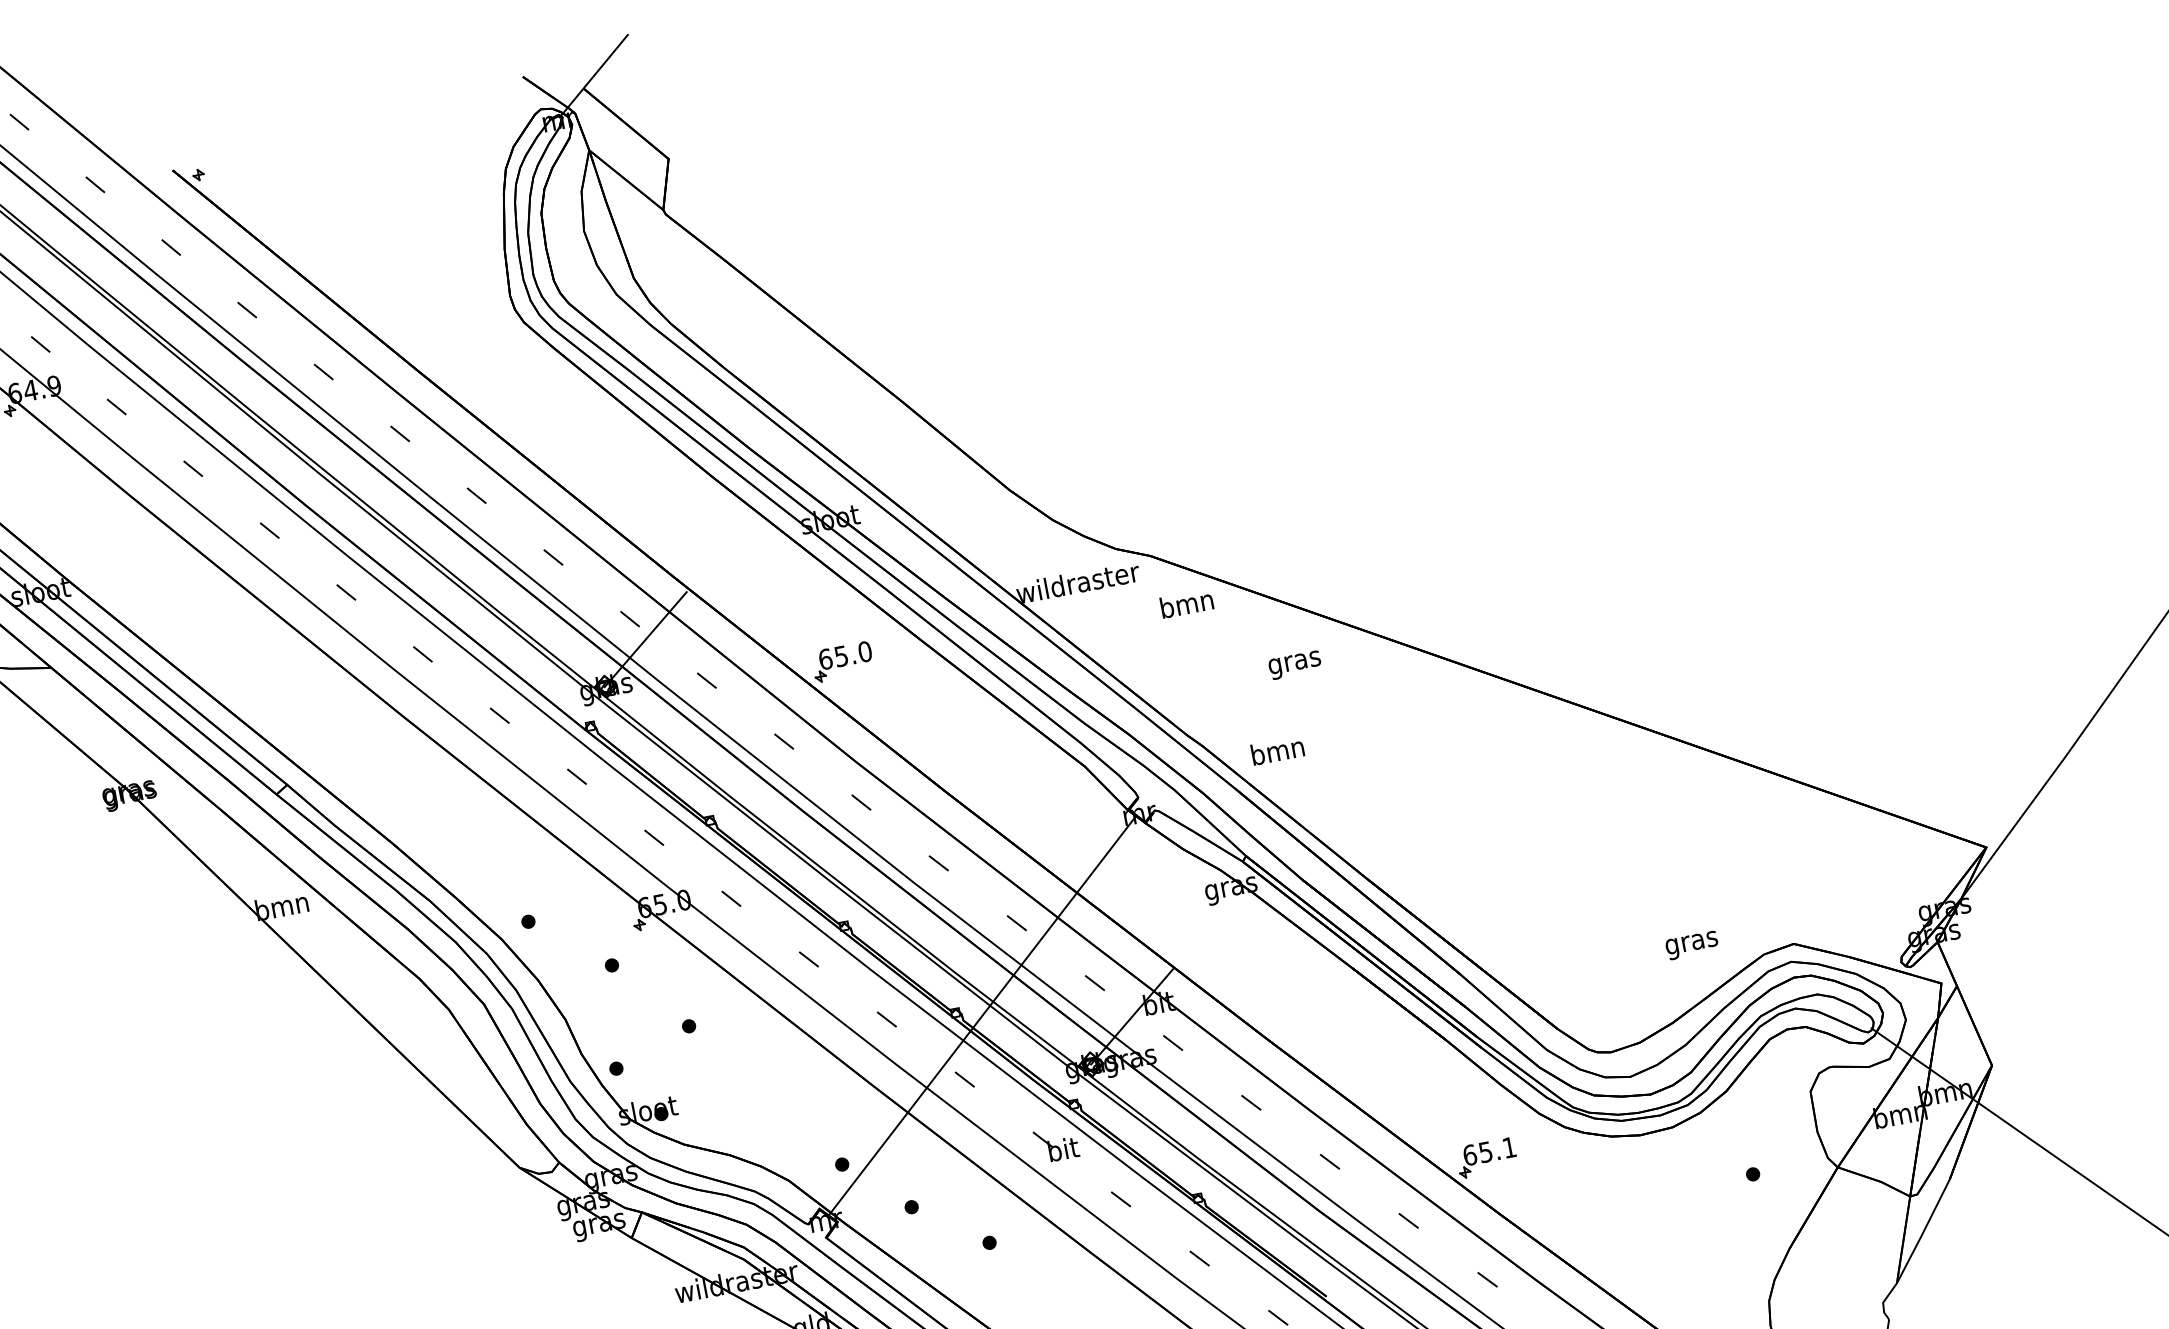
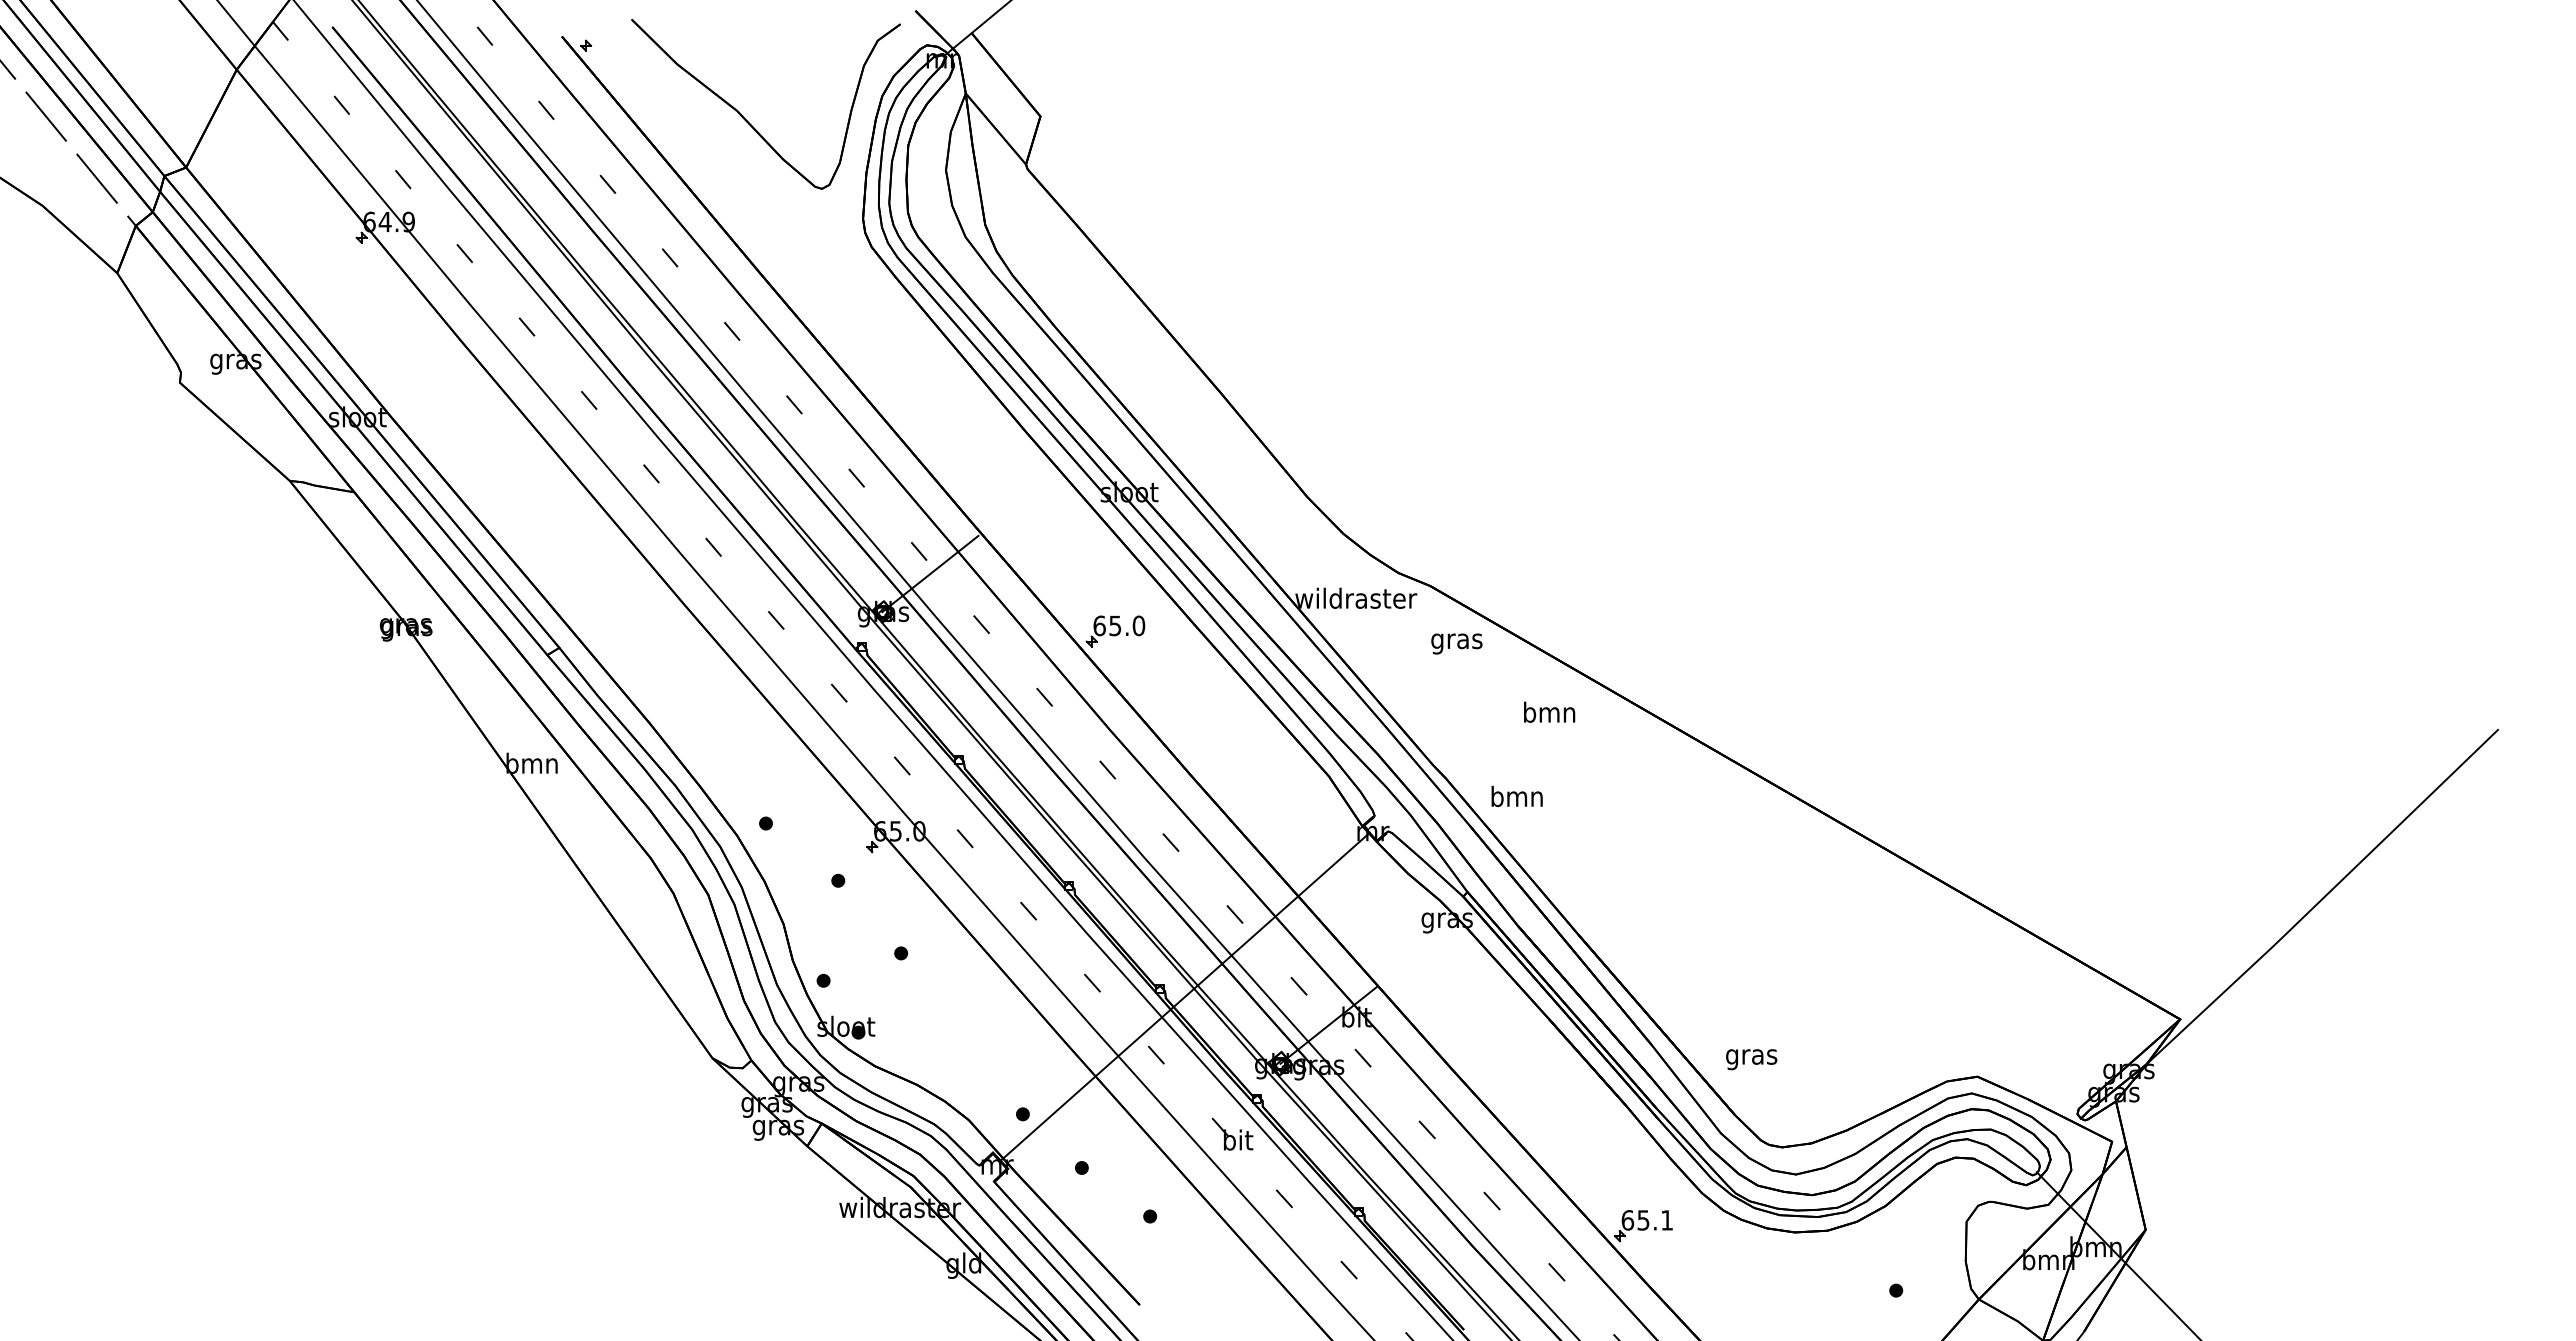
part: (376, 219) -> (748, 121), added
text: (1187, 606) -> (1456, 641), bmn -> gras
text: (1294, 662) -> (1549, 714), gras -> bmn
text: (1692, 945) -> (1751, 1059), moved

